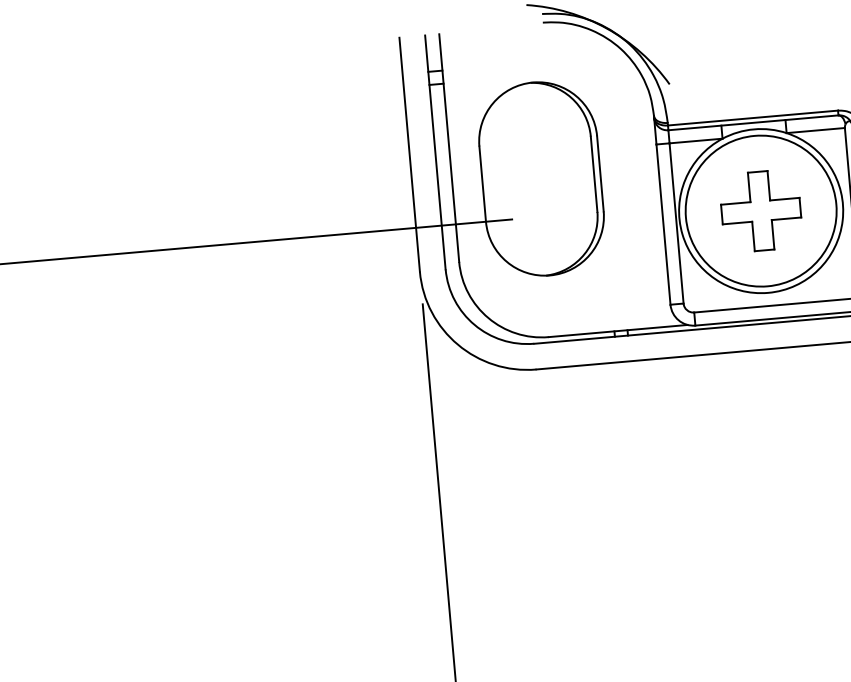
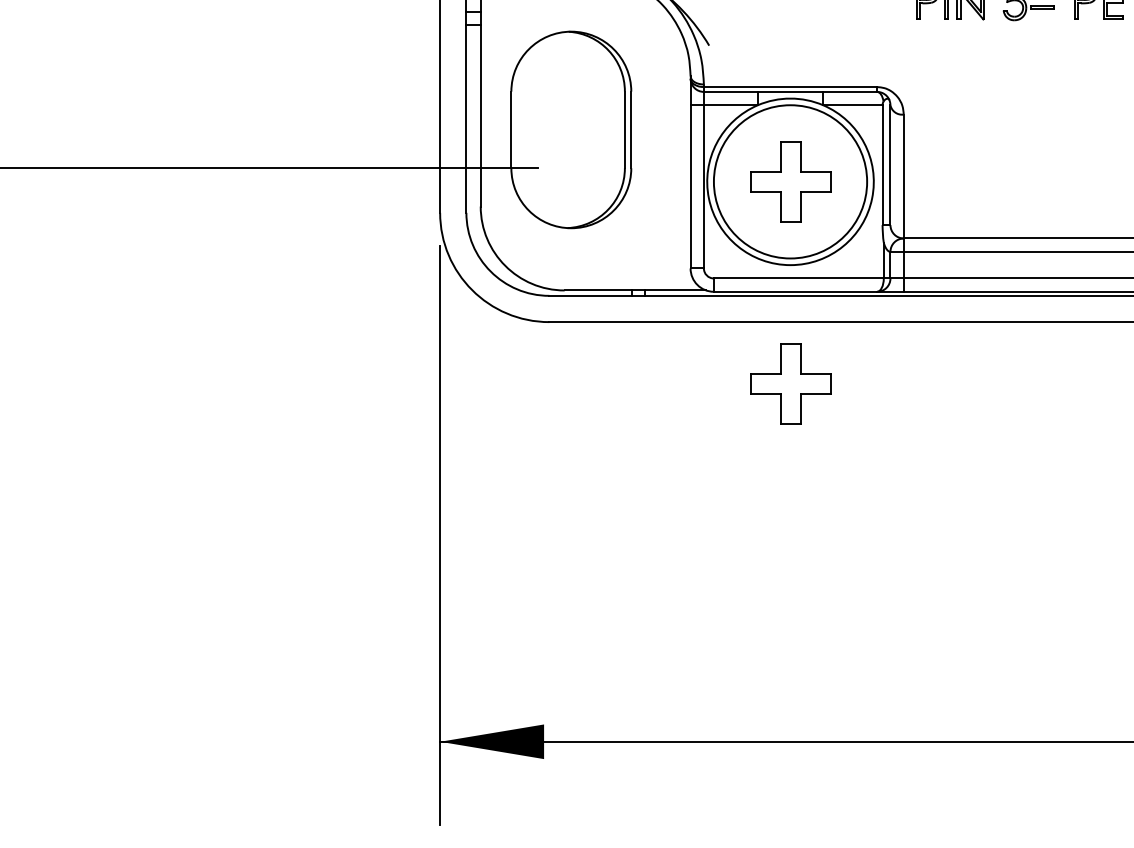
part: (778, 409) -> (790, 383), added

